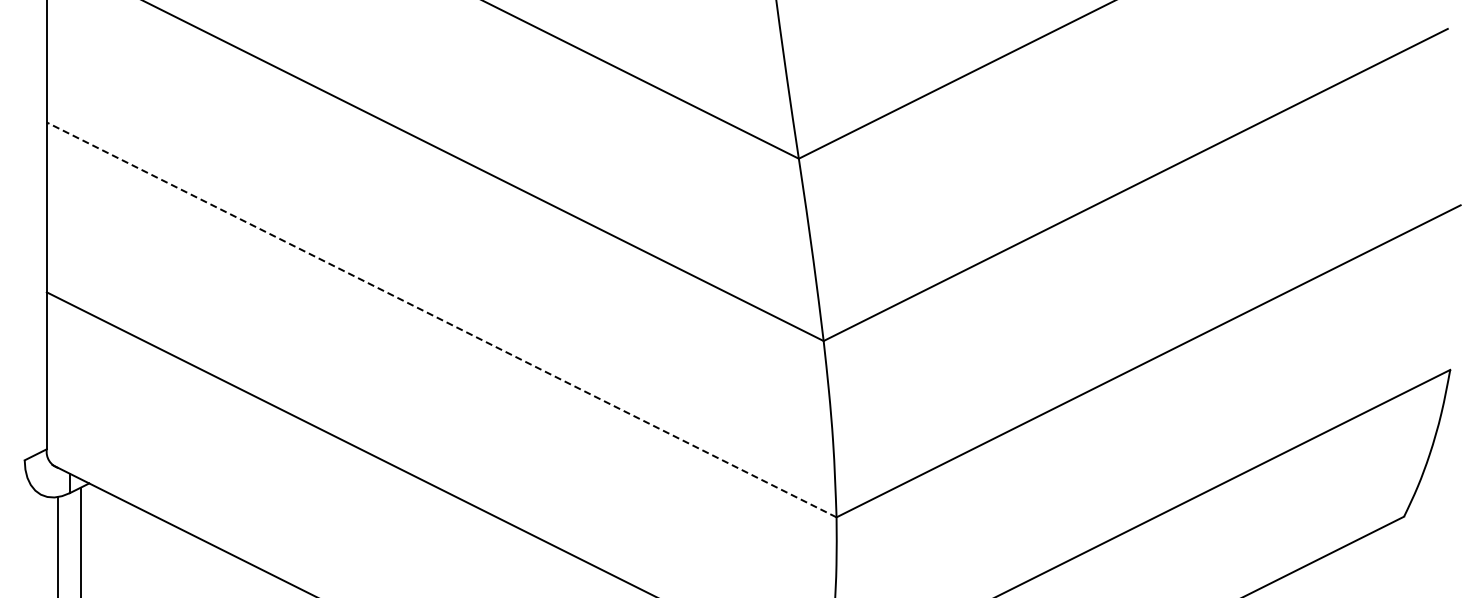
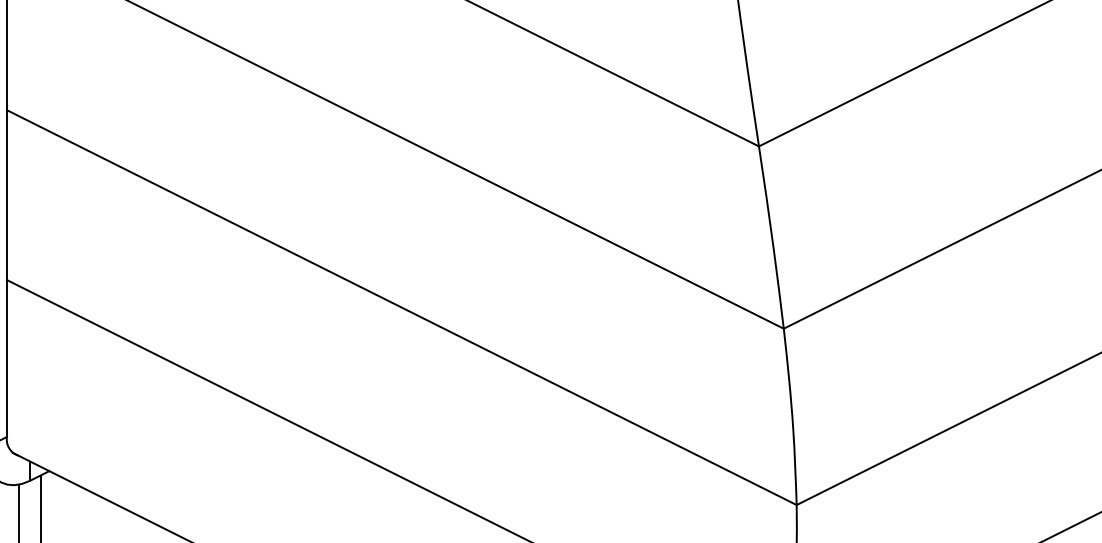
line: (441, 319) -> (401, 307), dashed -> solid

